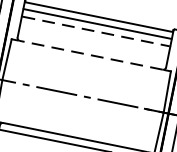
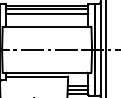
line: (96, 31) -> (47, 13), dashed -> solid
line: (92, 54) -> (47, 26), dashed -> solid

